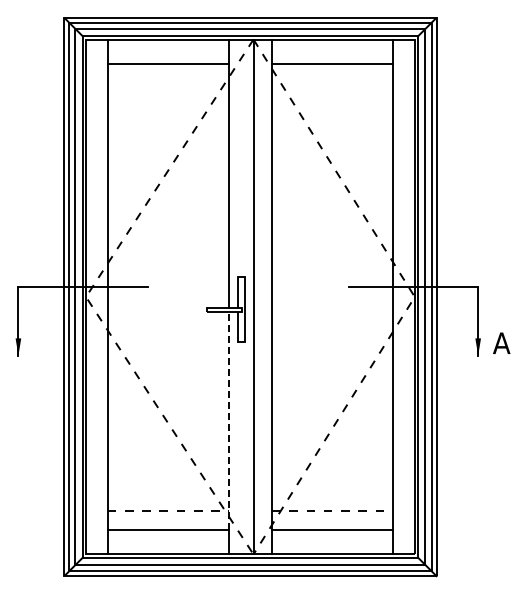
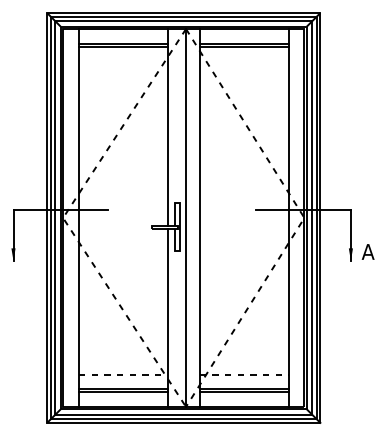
line: (167, 59) -> (122, 43), added
line: (332, 59) -> (244, 43), added
line: (228, 421) -> (167, 309), dashed -> solid
line: (167, 534) -> (122, 392), added
line: (332, 534) -> (244, 392), added

